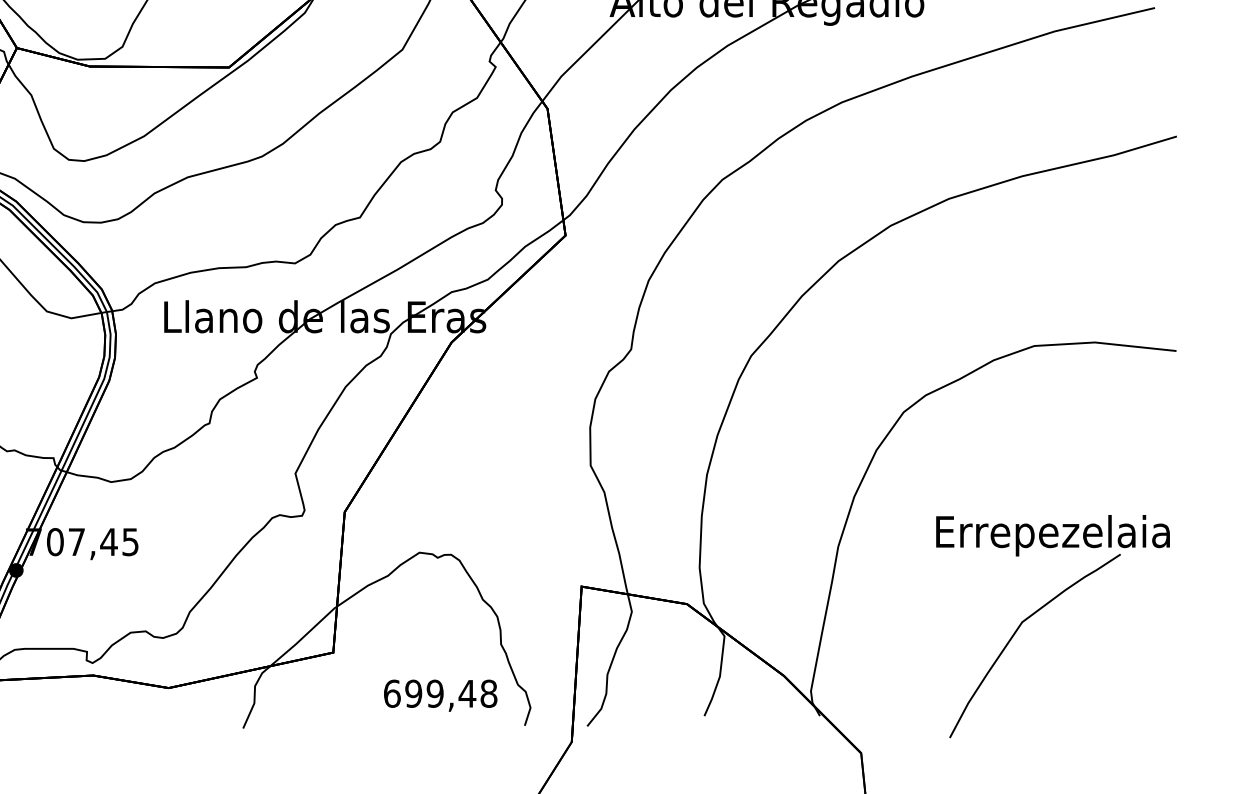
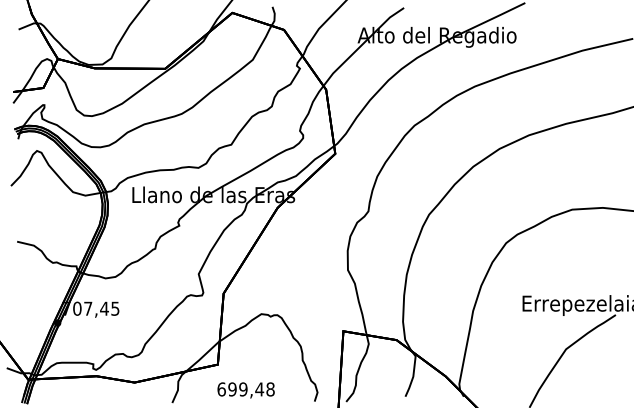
text: (439, 695) -> (245, 390), moved

